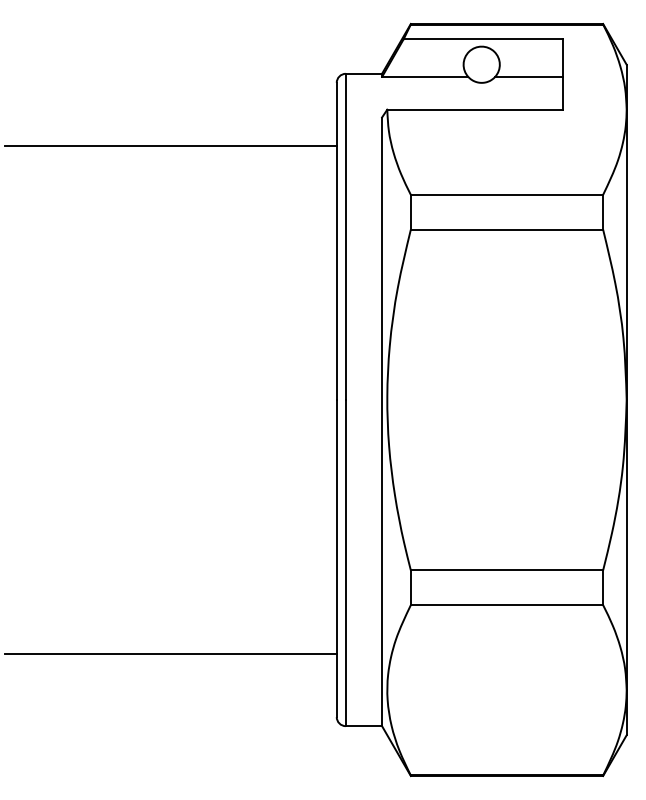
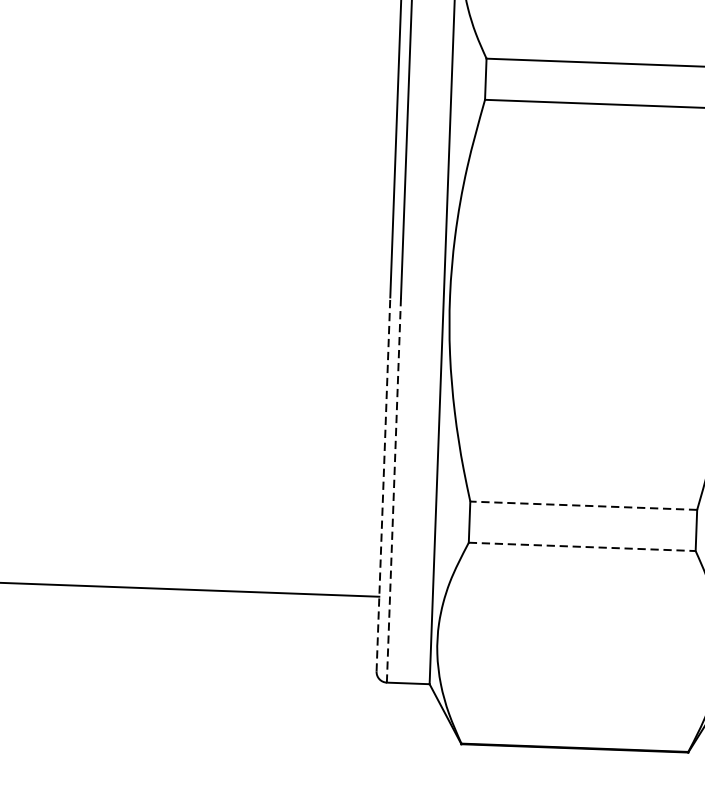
line: (336, 558) -> (383, 484), solid -> dashed
line: (345, 562) -> (393, 489), solid -> dashed
line: (506, 570) -> (583, 505), solid -> dashed
line: (507, 605) -> (582, 547), solid -> dashed

